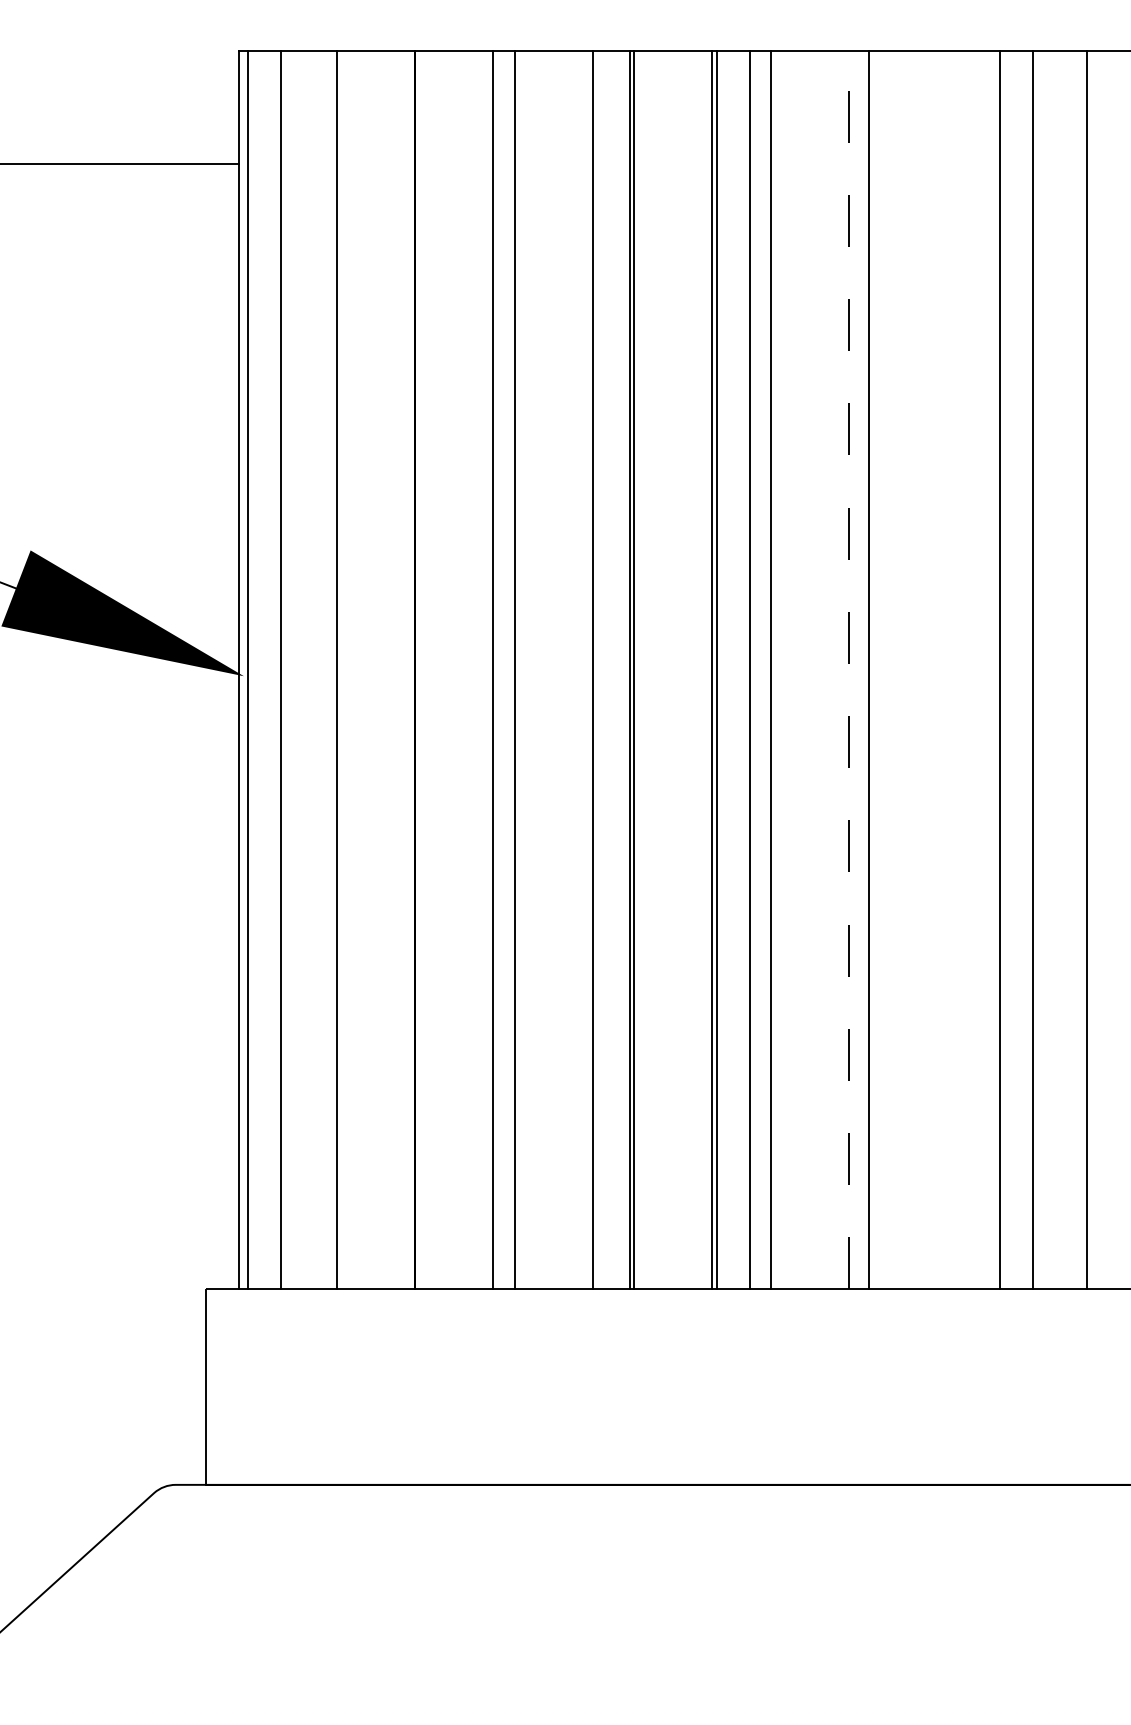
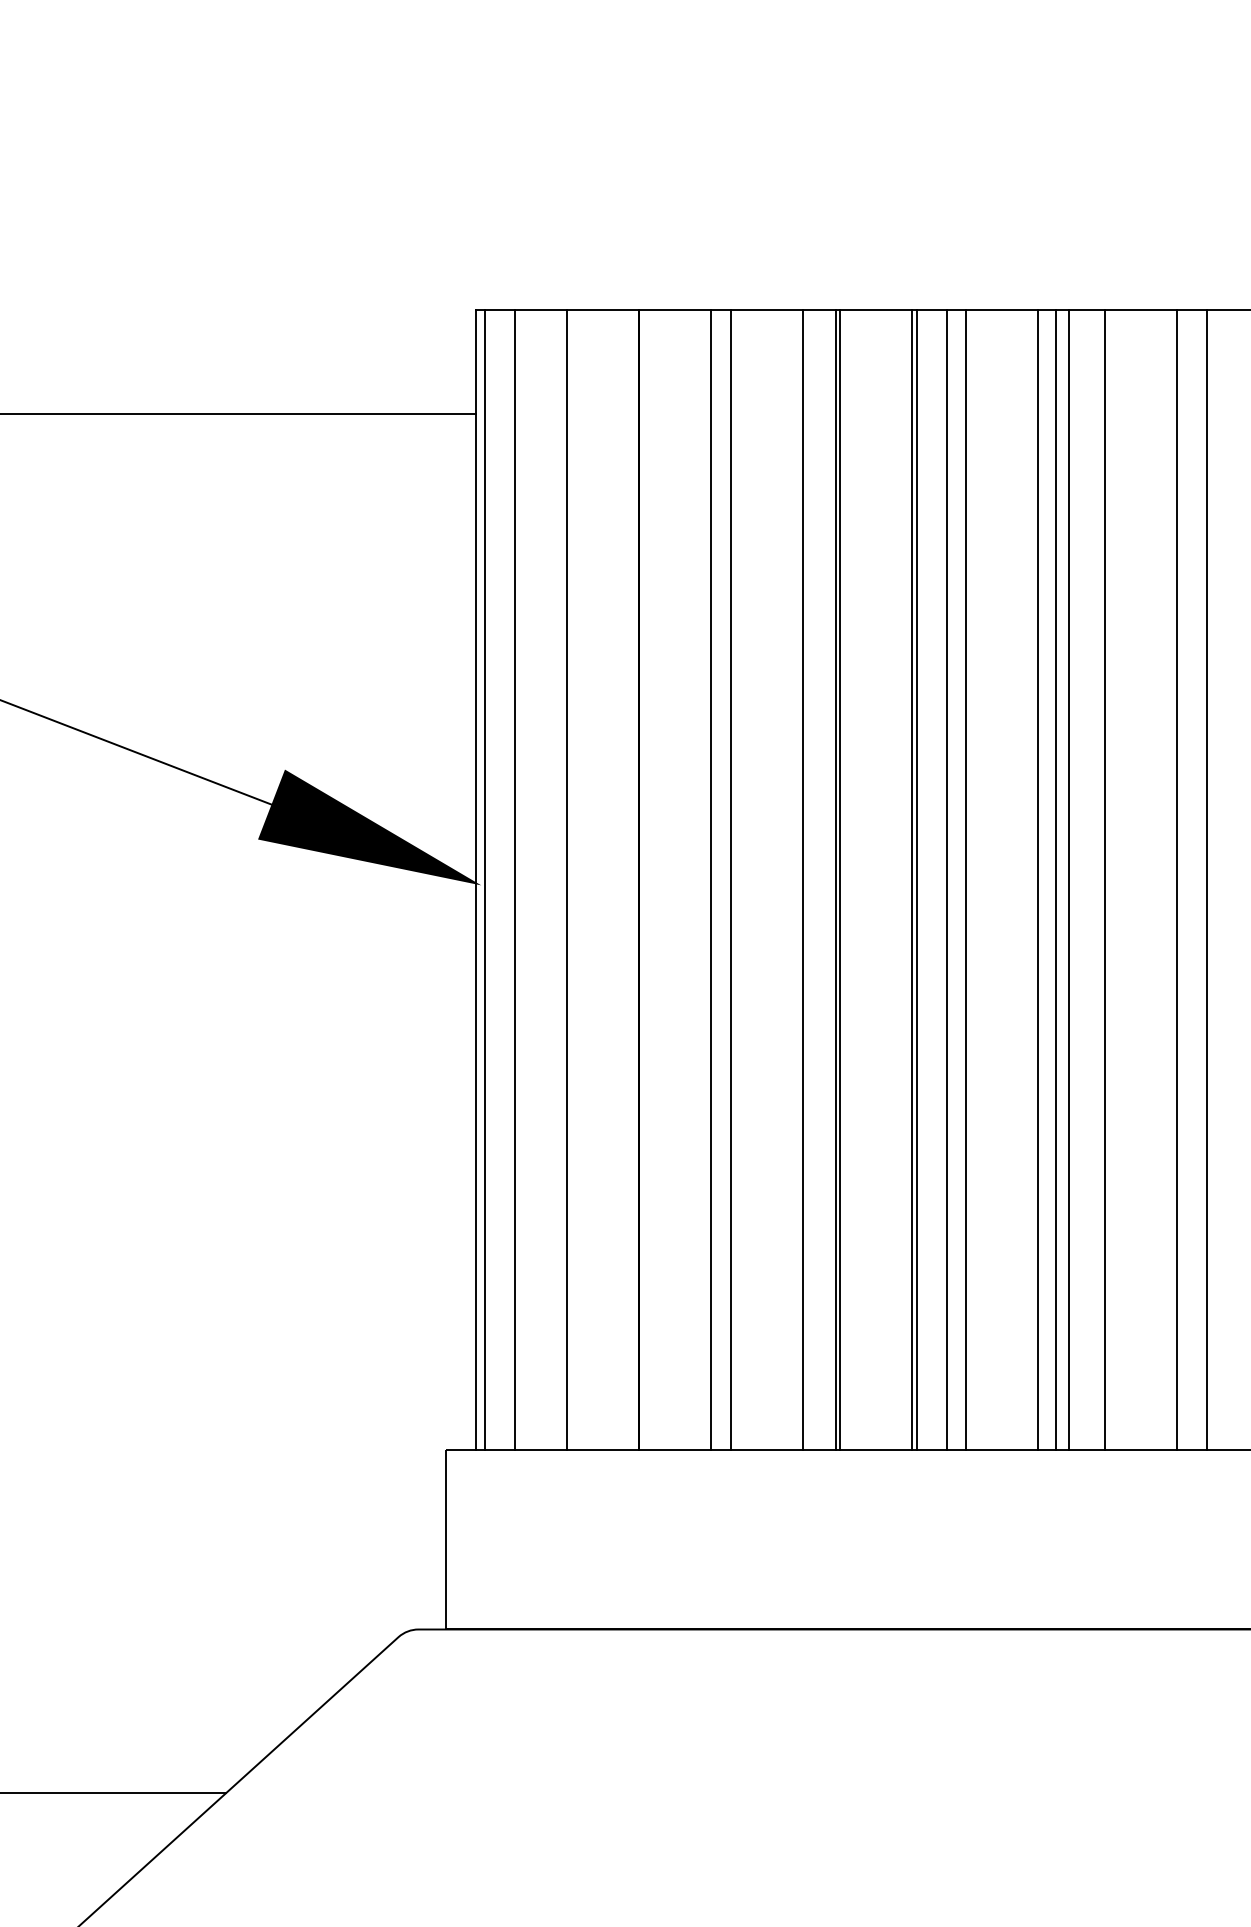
line: (882, 669) -> (1068, 879), added
line: (922, 669) -> (1105, 879), added
line: (848, 670) -> (1037, 880), dashed -> solid

